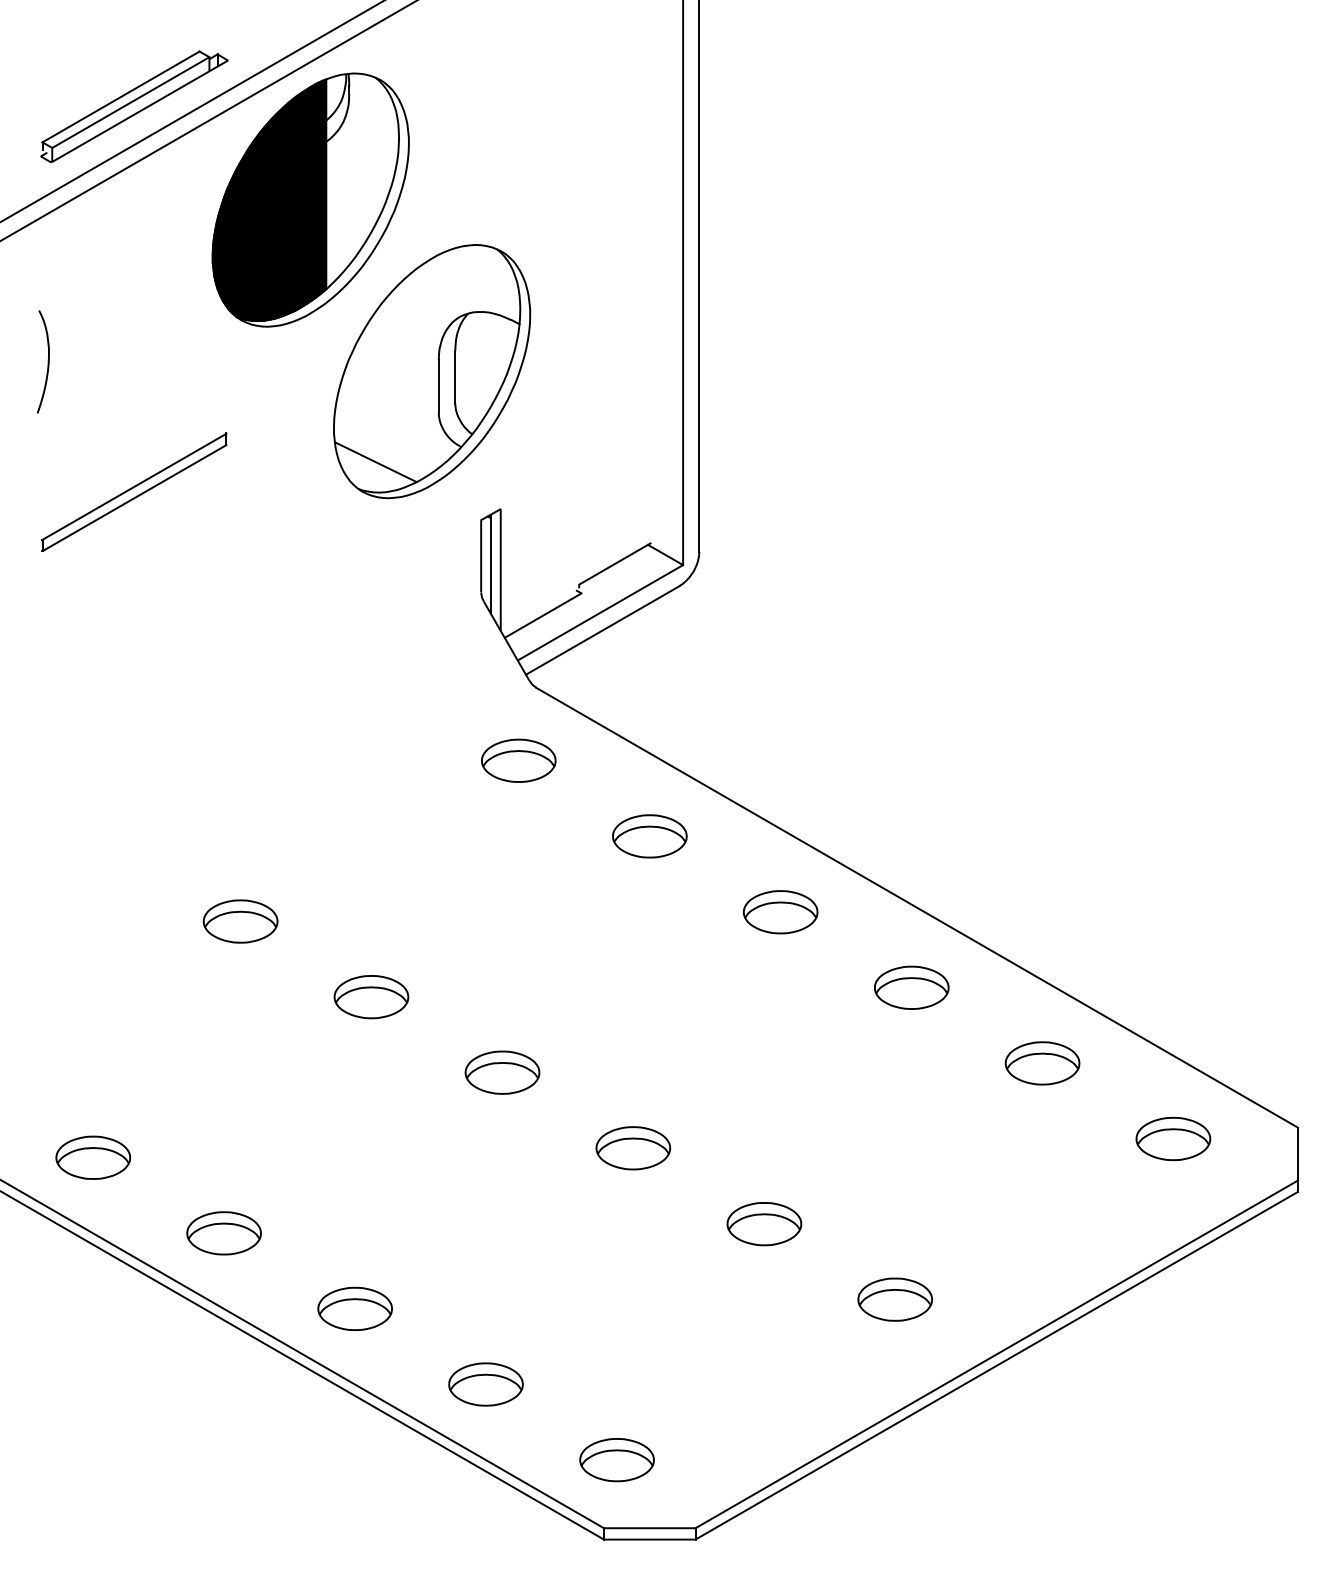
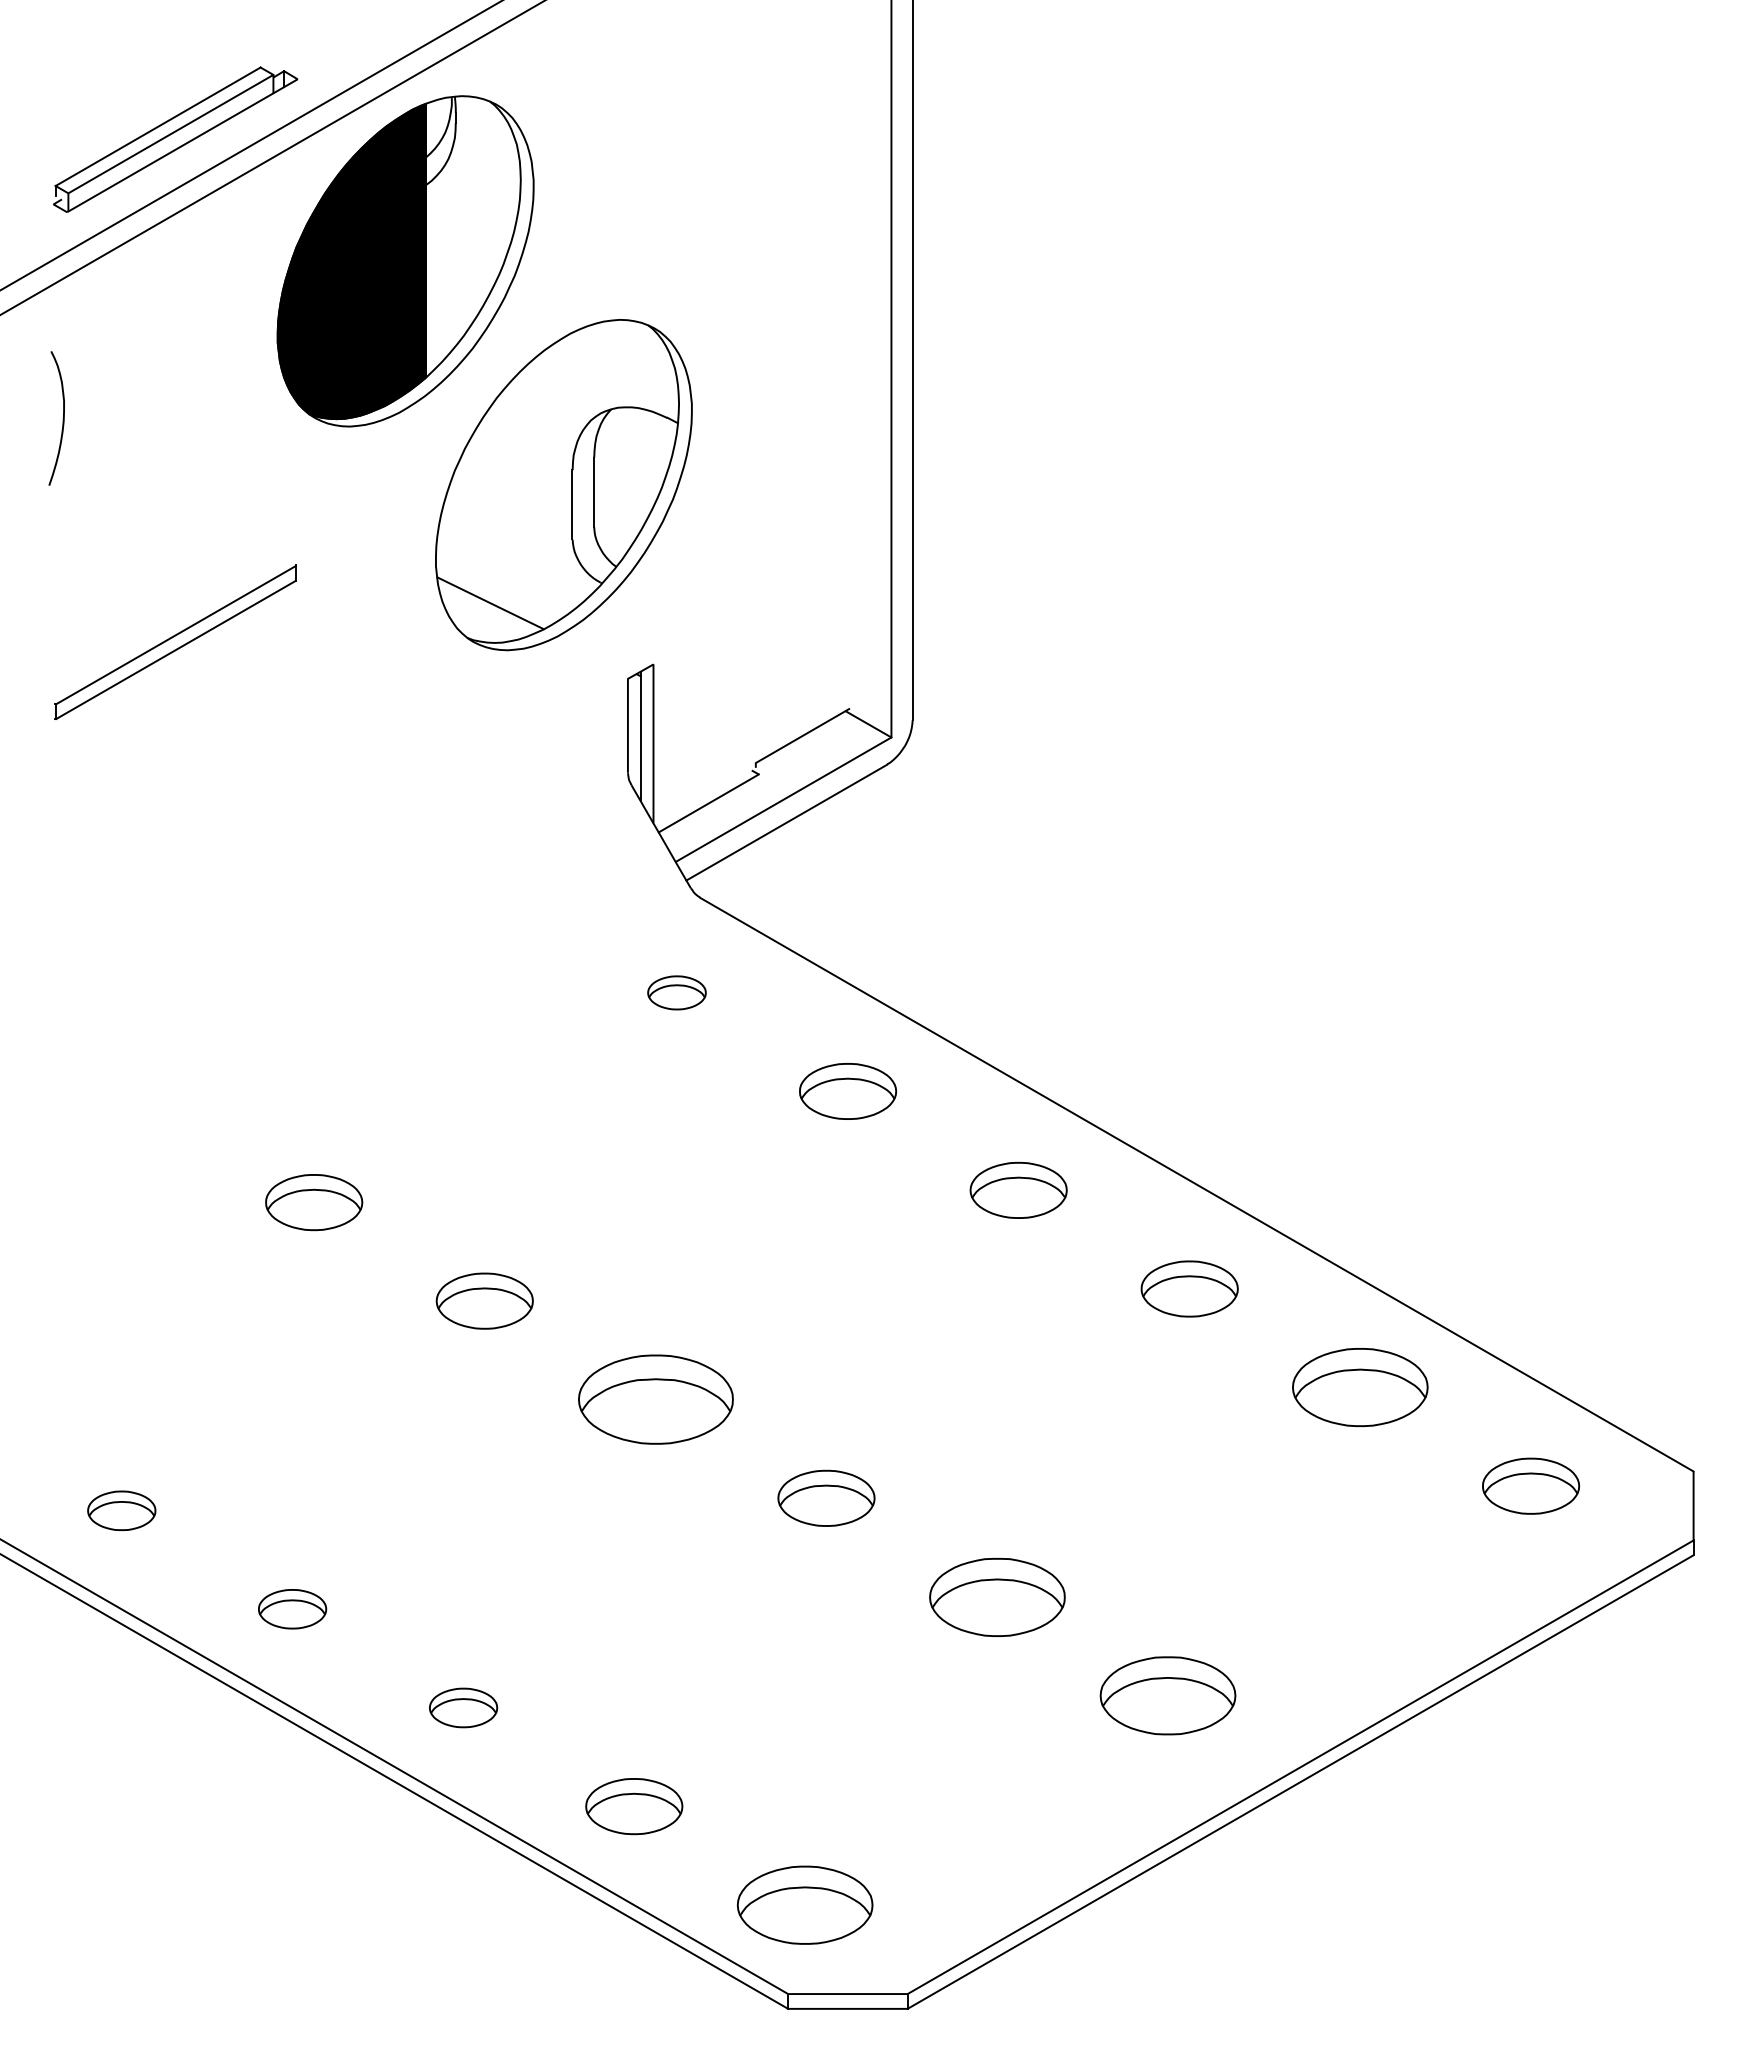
curve: (47, 361) -> (62, 418), moved
part: (518, 760) -> (676, 992), size x0.6
part: (1042, 1063) -> (1360, 1387), size x1.4
part: (502, 1072) -> (655, 1399), size x1.6
part: (92, 1157) -> (121, 1510), size x0.7
part: (764, 1223) -> (997, 1596), size x1.4
part: (224, 1232) -> (292, 1608), size x0.7
part: (895, 1299) -> (1168, 1695), size x1.4
part: (355, 1308) -> (463, 1707), size x0.7
part: (617, 1459) -> (805, 1904), size x1.4

